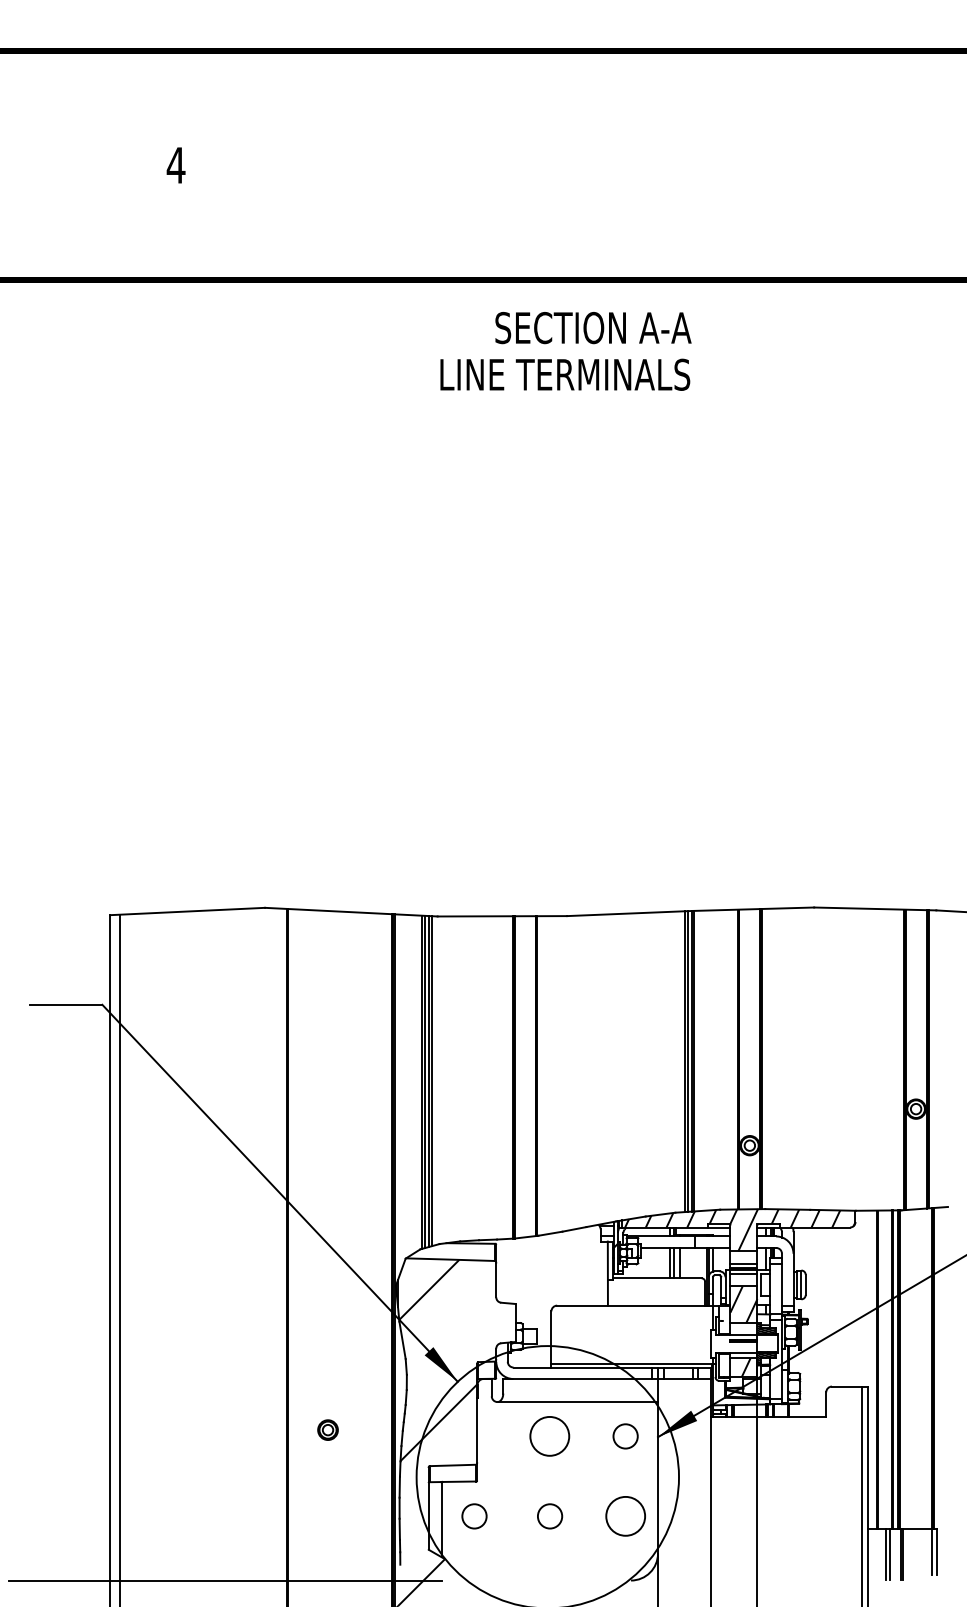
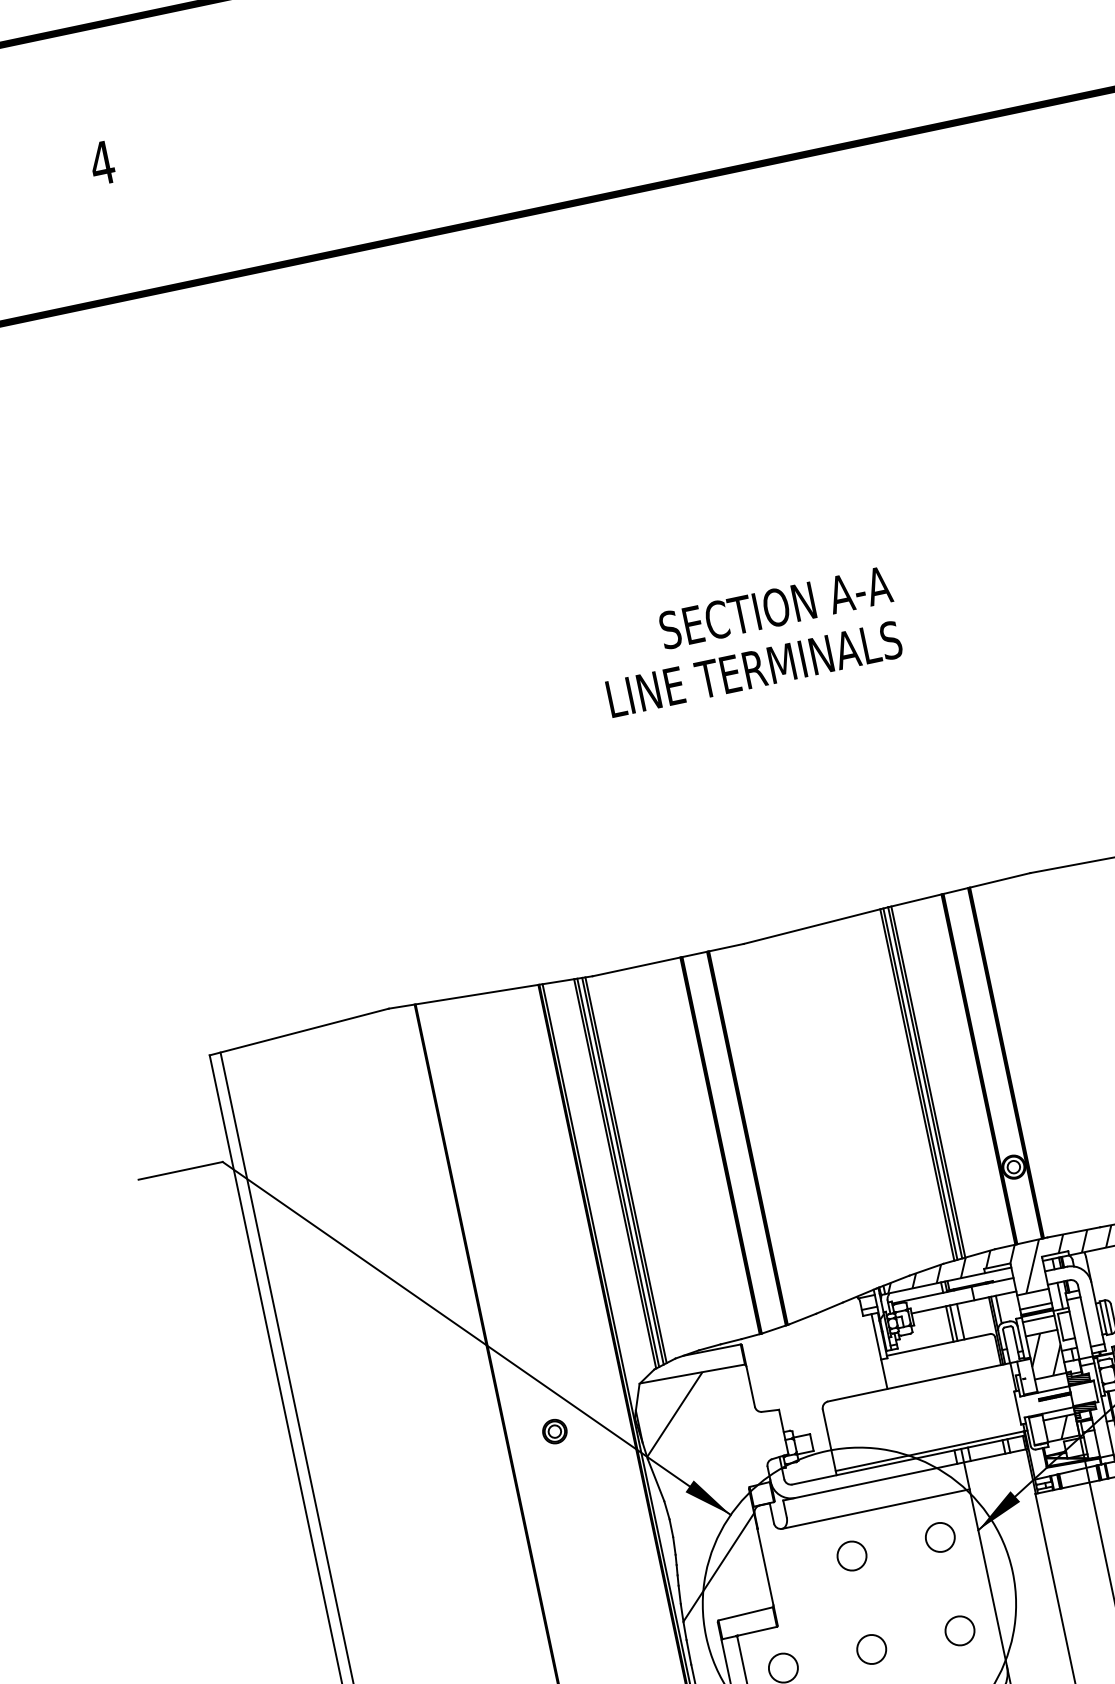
text: (565, 351) -> (749, 641), moved
part: (327, 1429) -> (554, 1431), moved
circle: (550, 1436) -> (852, 1556), size x0.62
circle: (625, 1516) -> (959, 1631), size x0.62

